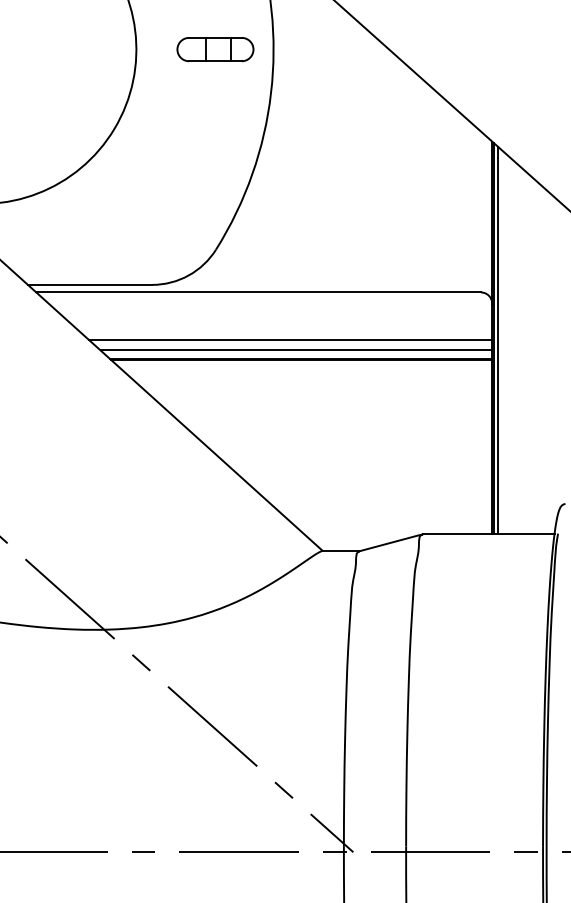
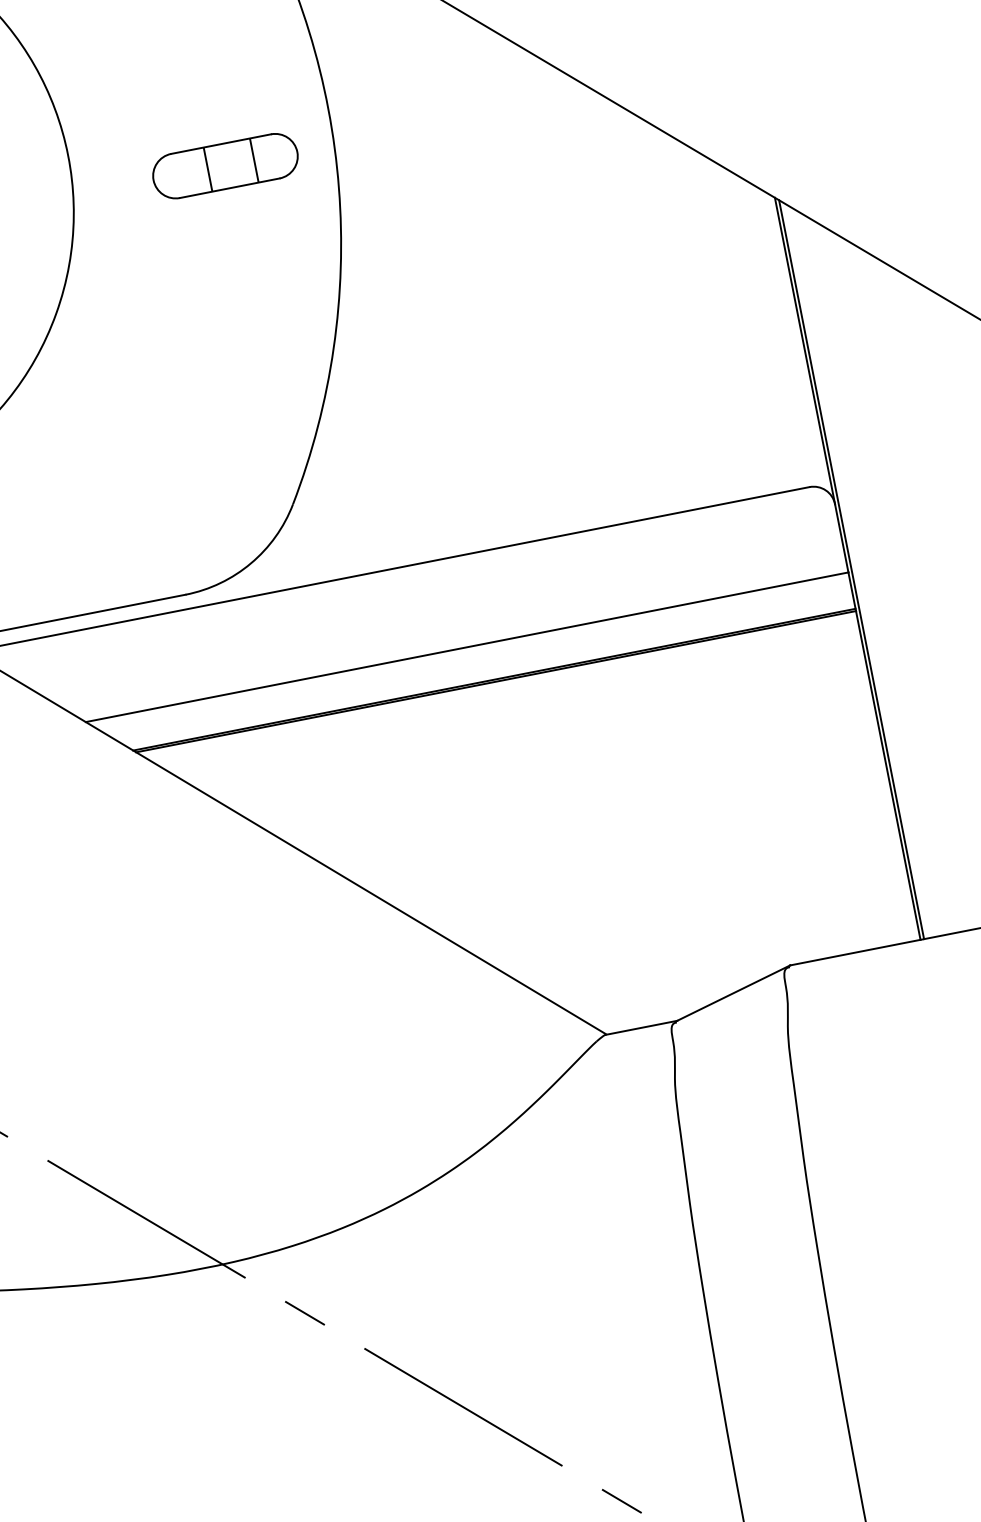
part: (215, 49) -> (225, 166), moved
line: (497, 340) -> (858, 571), removed
line: (296, 350) -> (482, 665), removed

